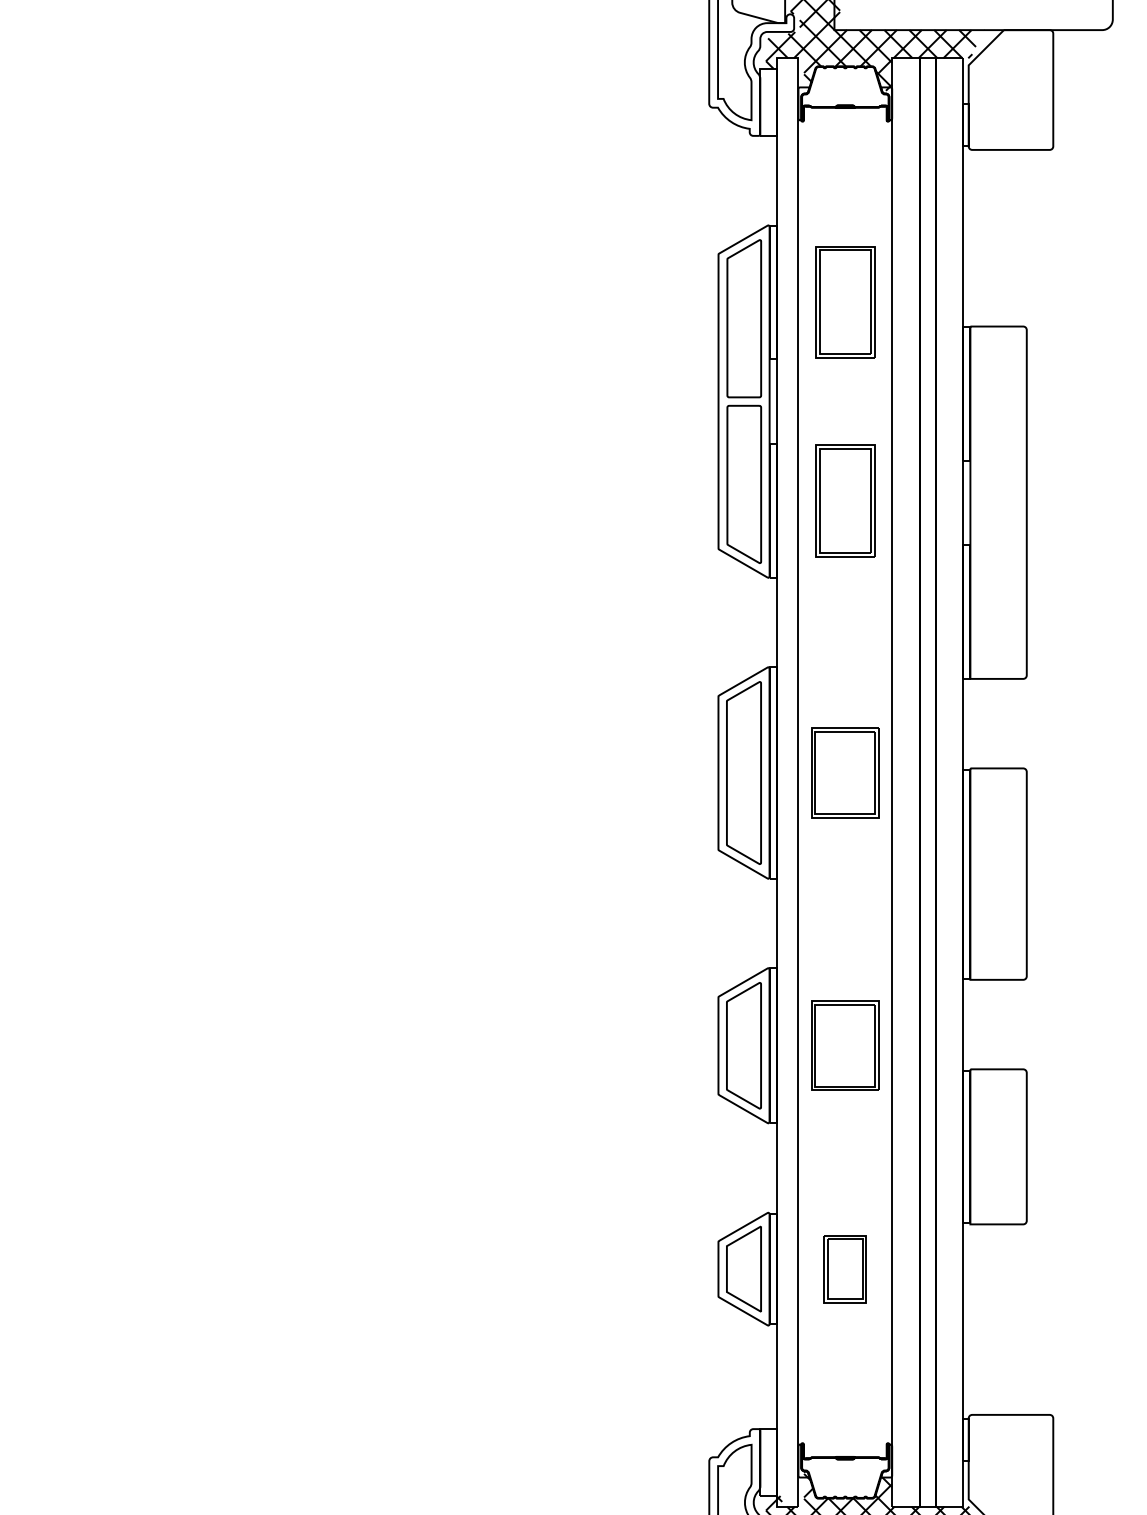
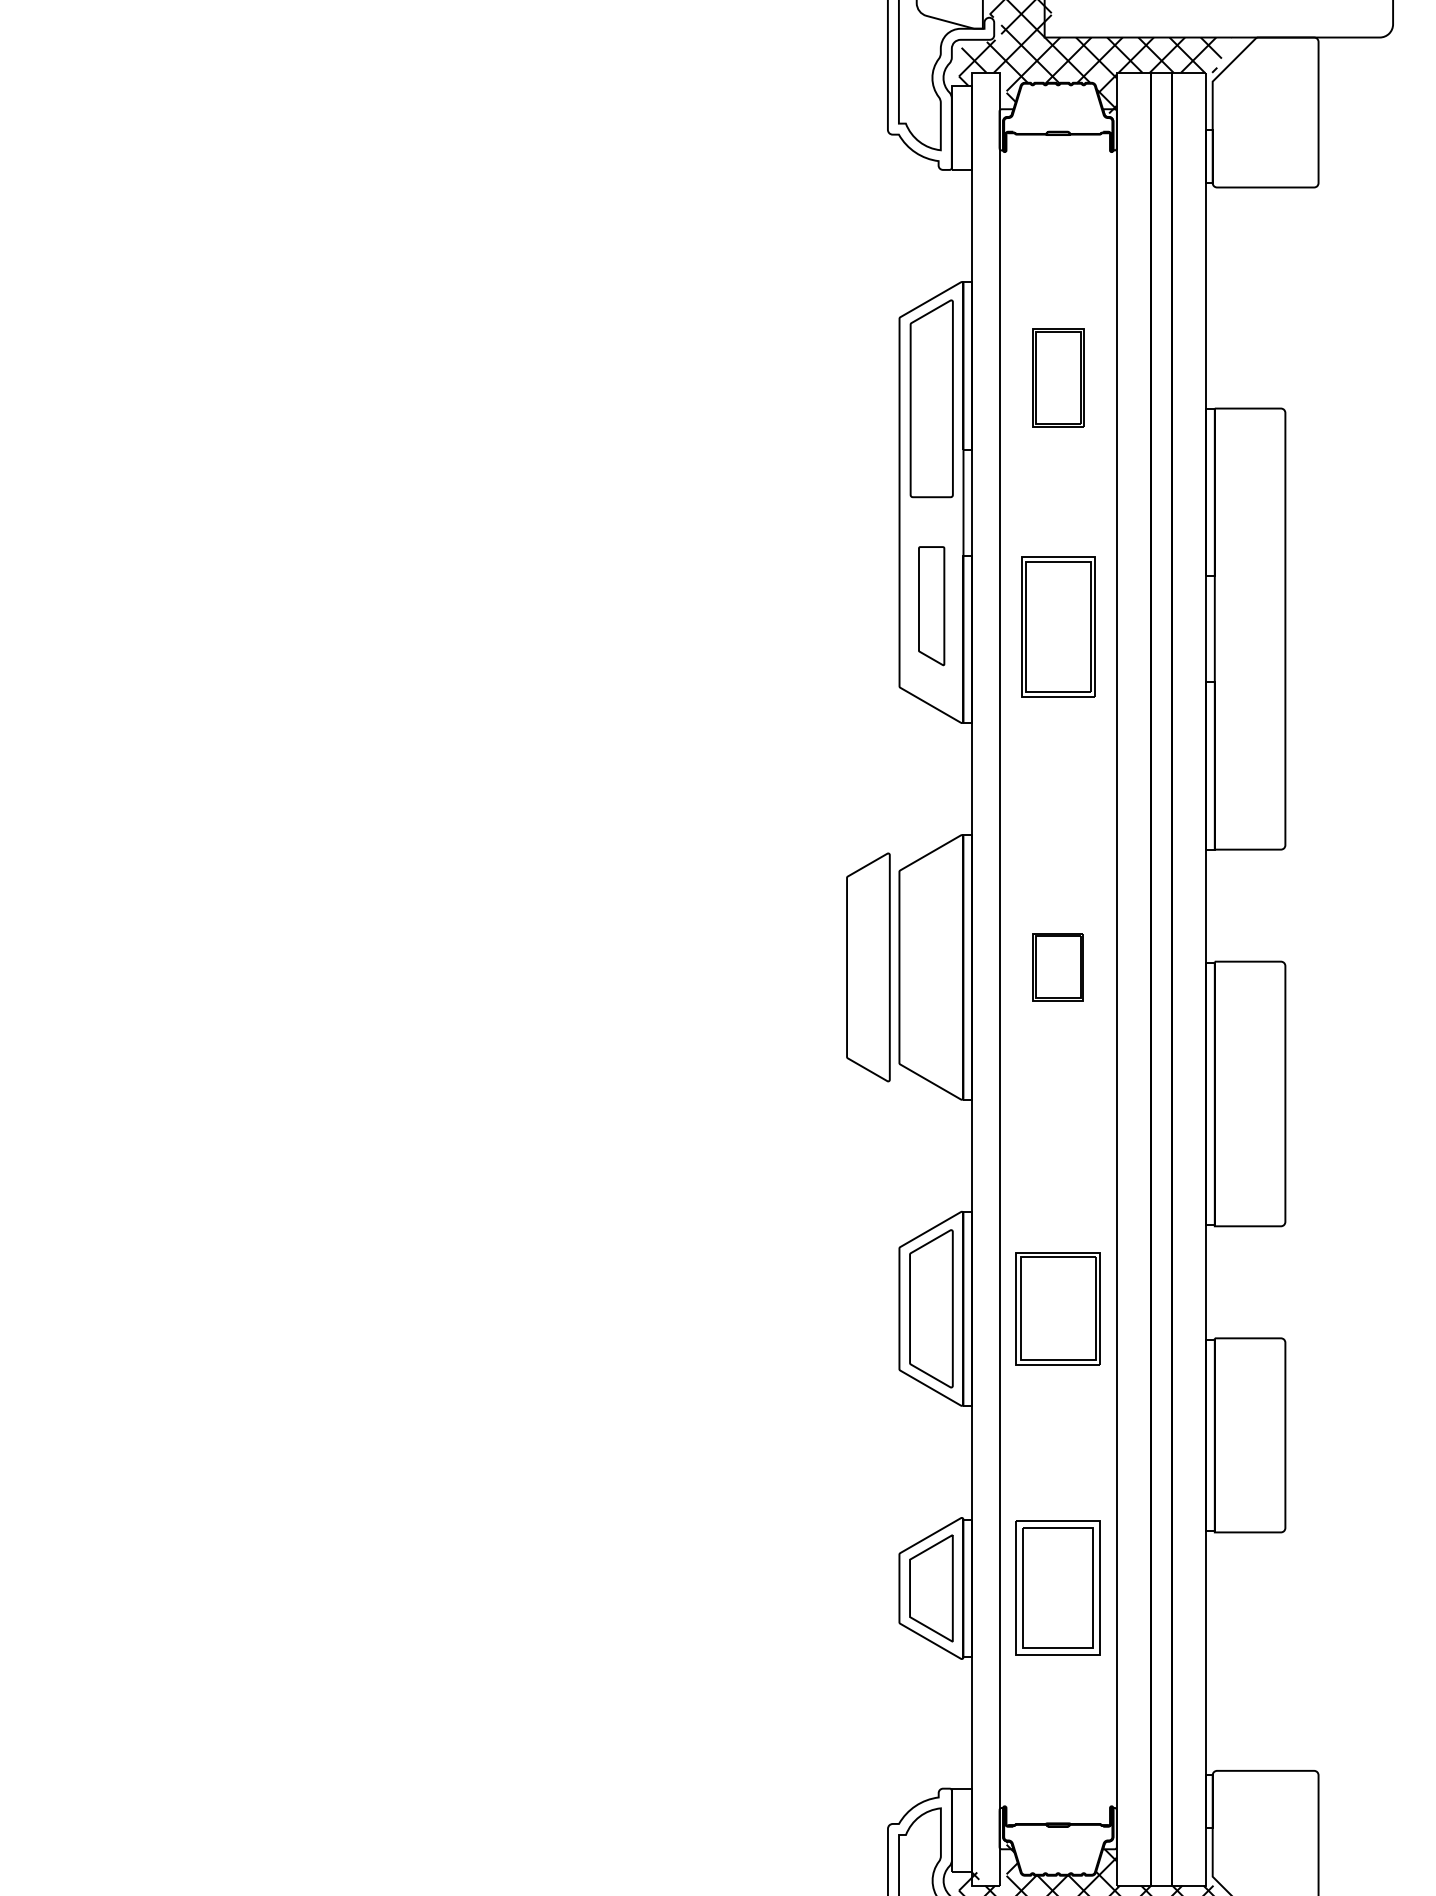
part: (845, 301) -> (1058, 377), size x0.7
part: (744, 483) -> (931, 605), size x0.6
part: (844, 772) -> (1057, 966), size x0.6
part: (744, 773) -> (868, 967), moved
part: (845, 1269) -> (1058, 1588), size x1.6

